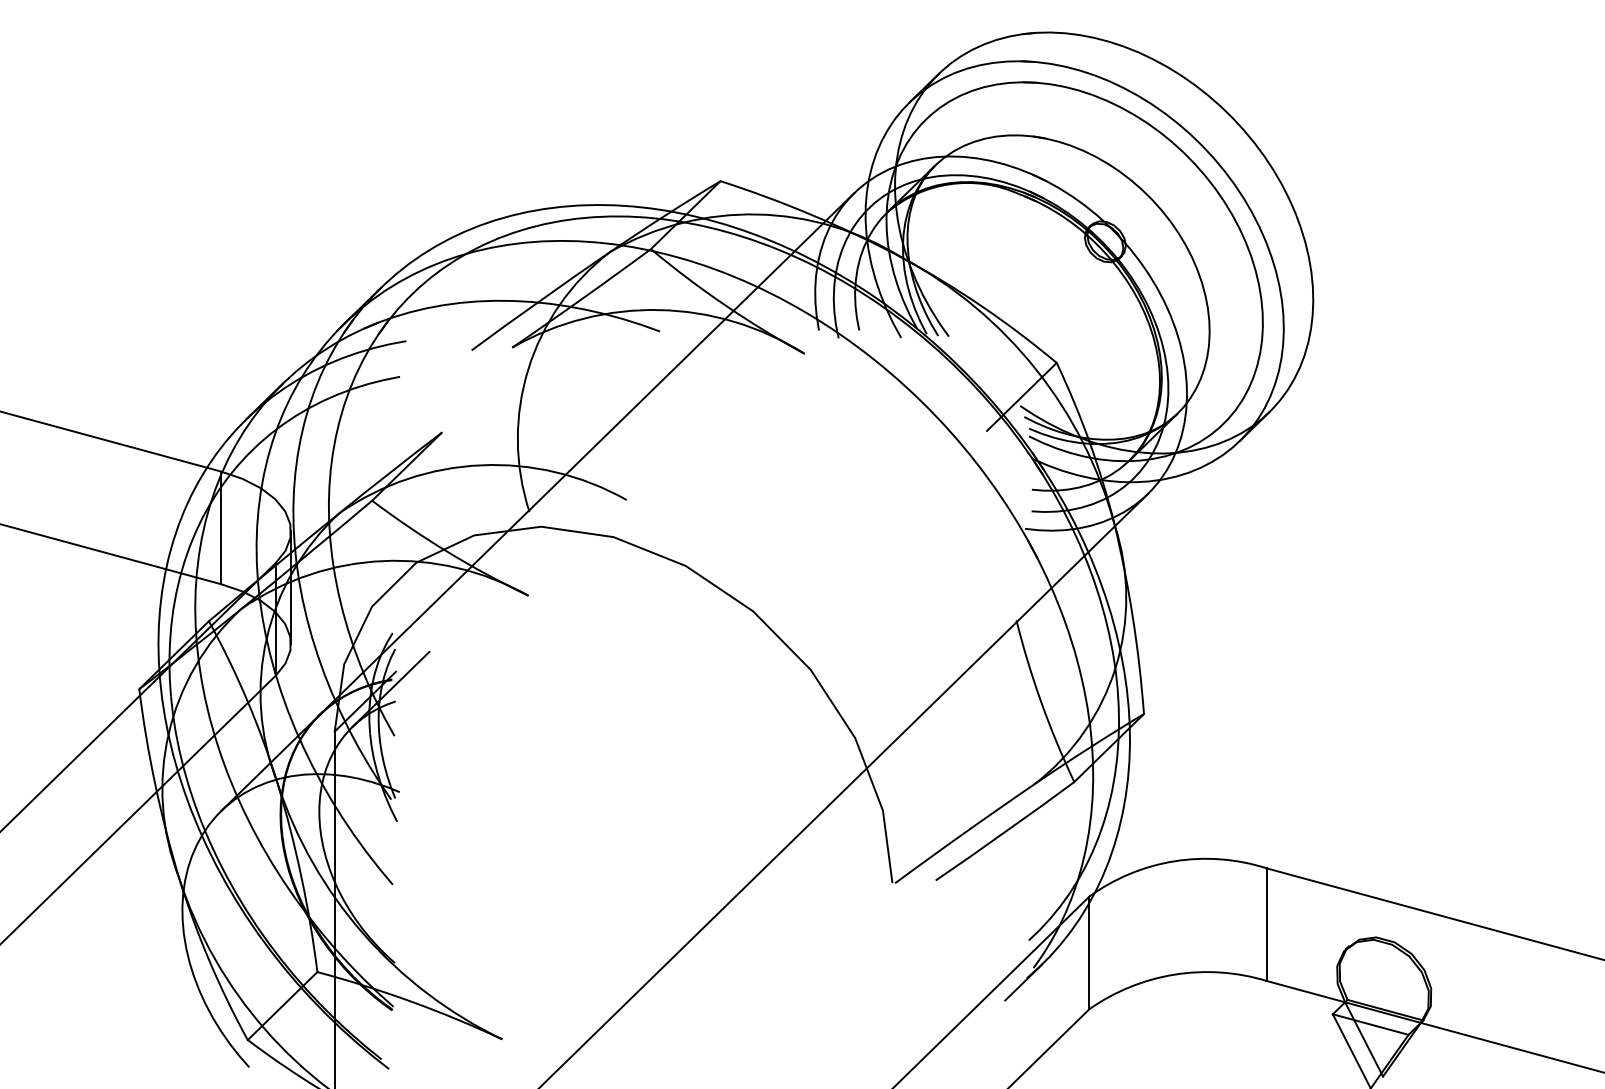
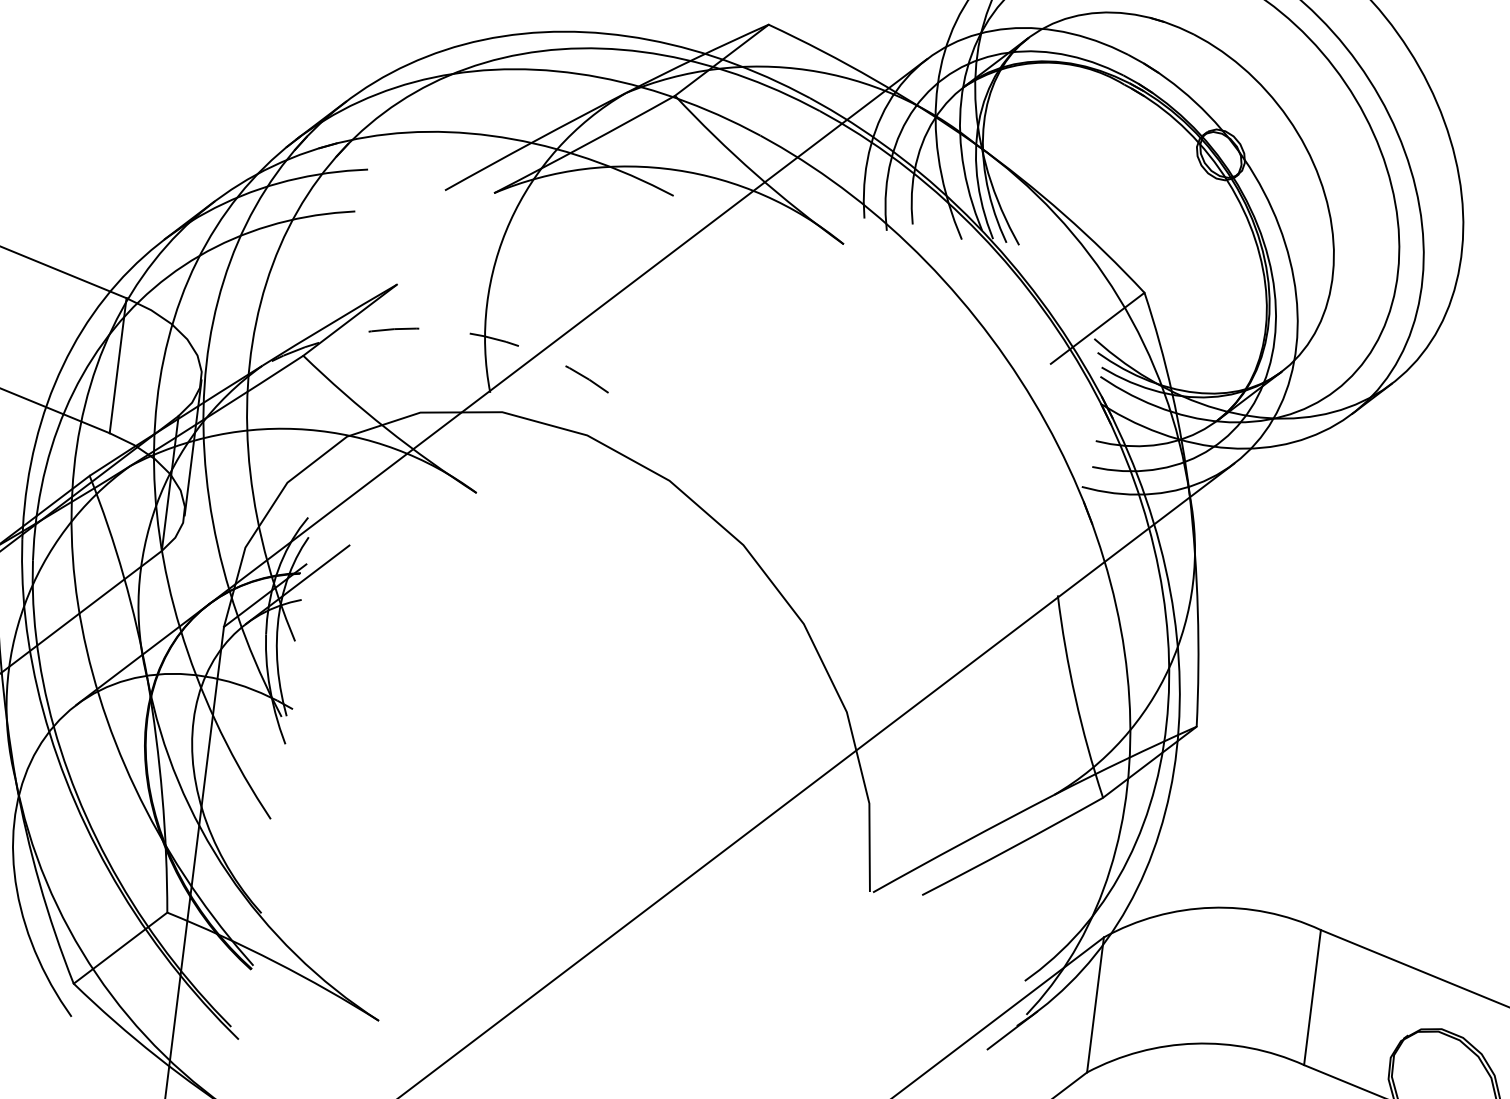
arc: (481, 465) -> (439, 329), solid -> dashed

